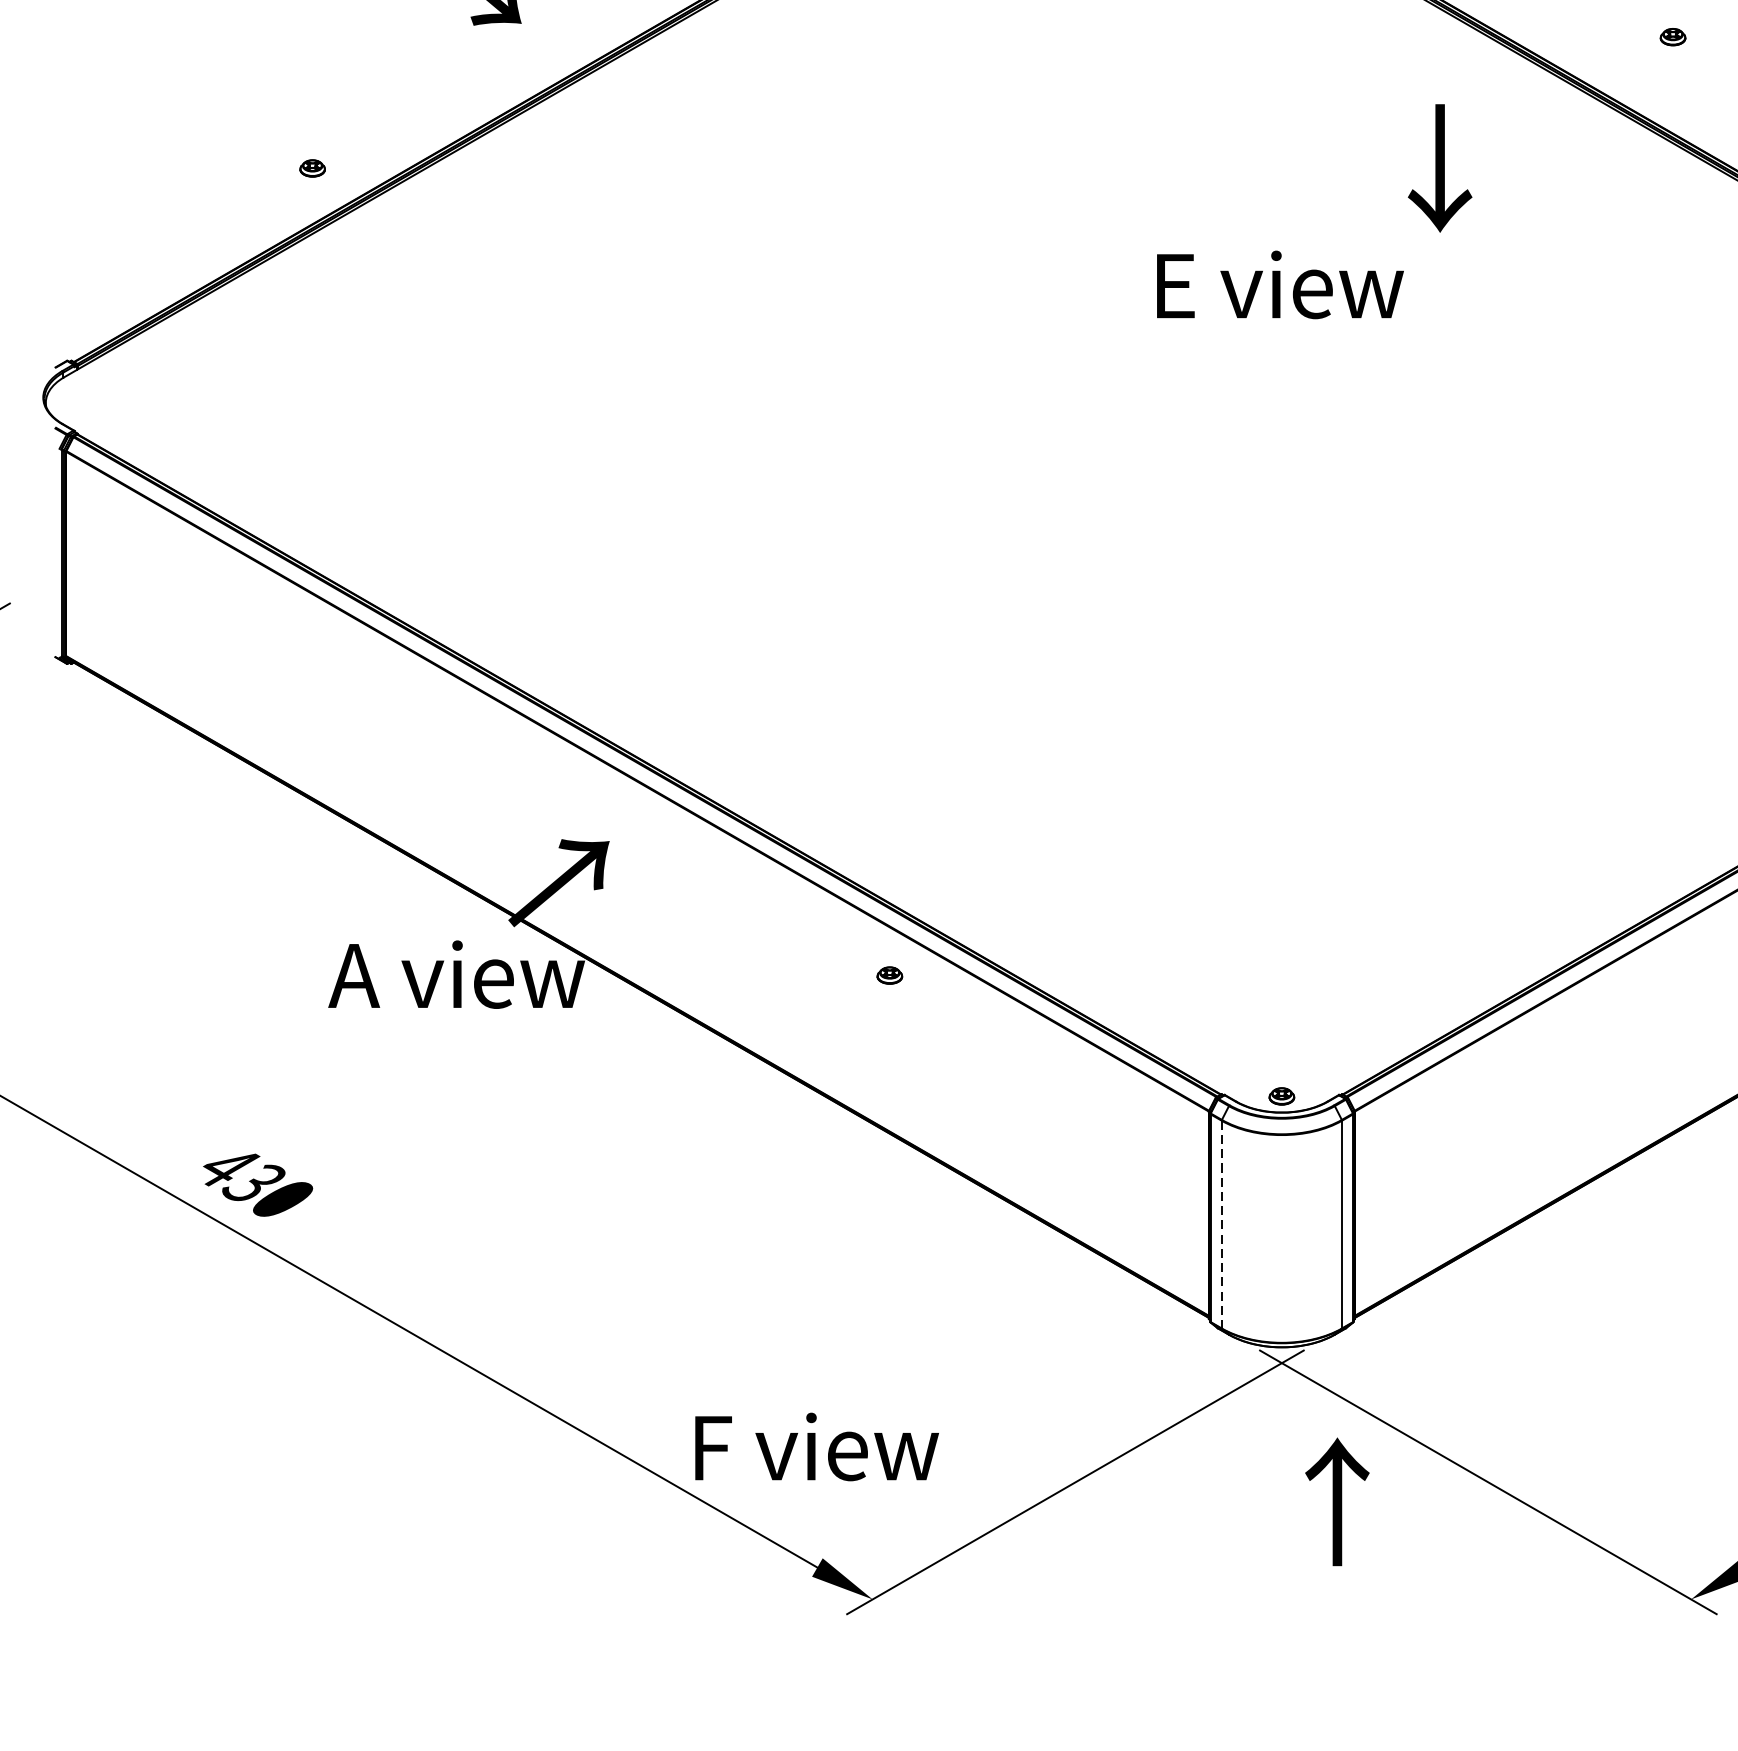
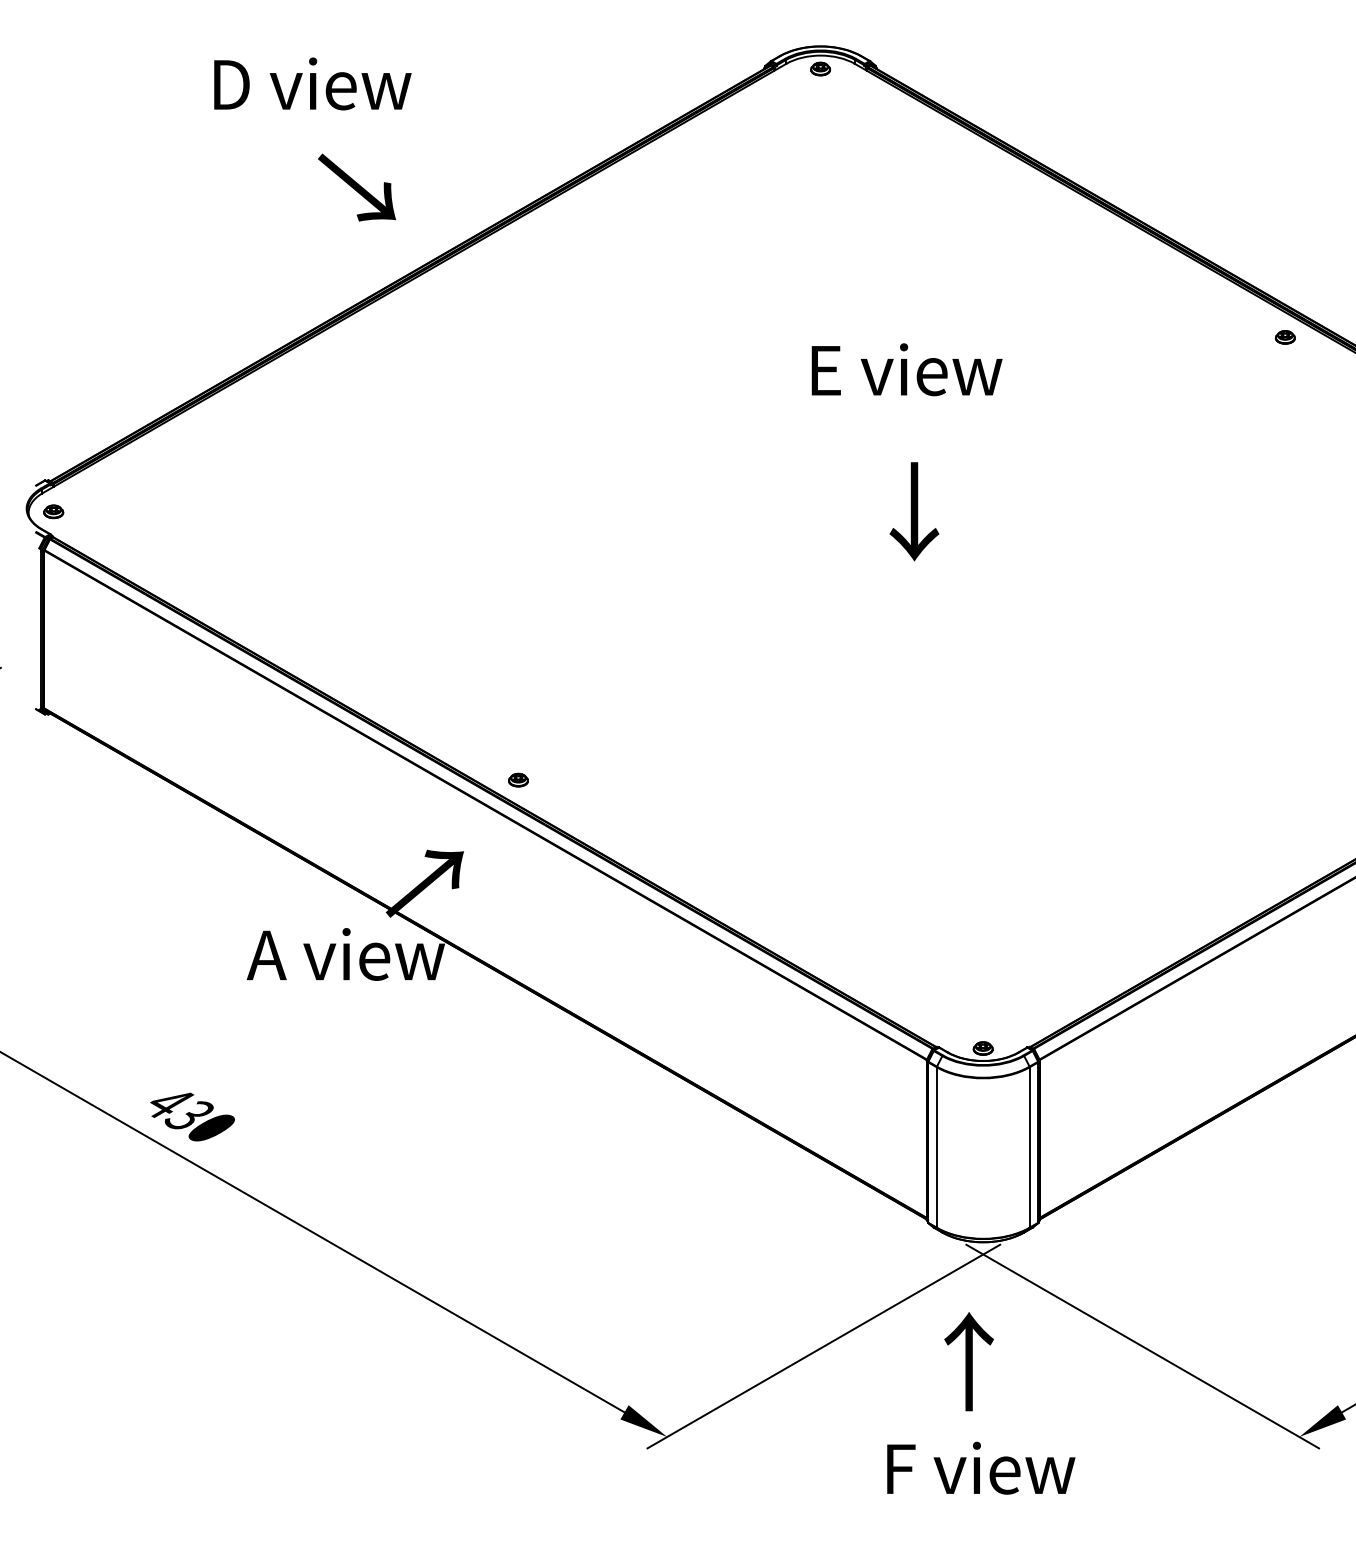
part: (1671, 37) -> (1284, 337), moved
part: (312, 168) -> (53, 511), moved
text: (1440, 168) -> (914, 511), moved
text: (1279, 284) -> (906, 369), moved
part: (889, 974) -> (518, 779), moved
line: (1221, 1224) -> (936, 1147), dashed -> solid
text: (817, 1446) -> (981, 1467), moved
text: (1336, 1501) -> (968, 1361), moved

